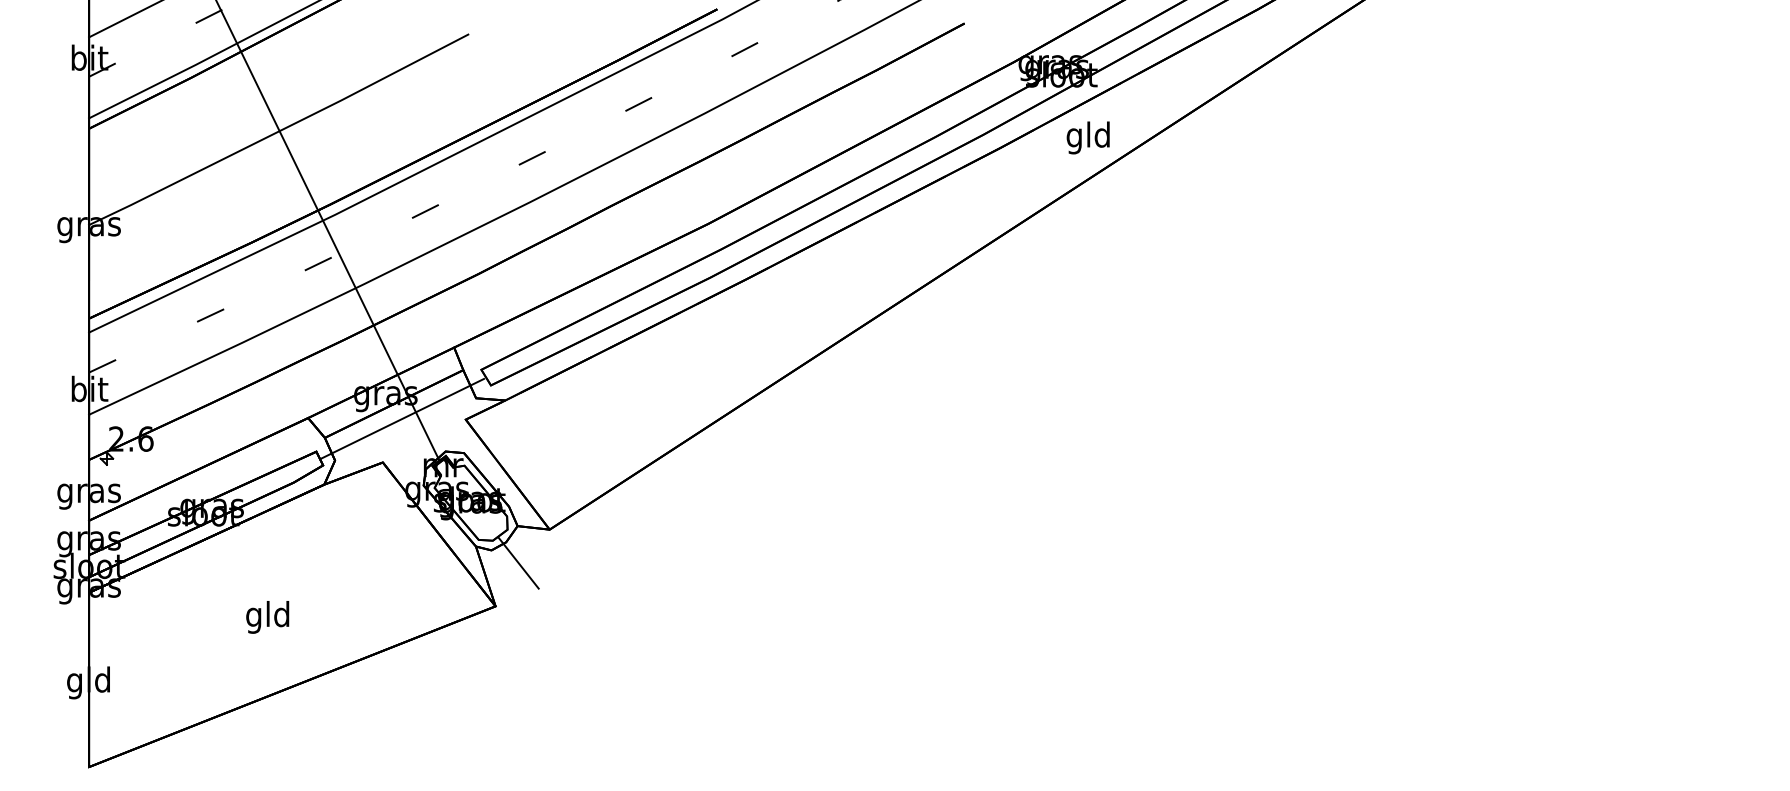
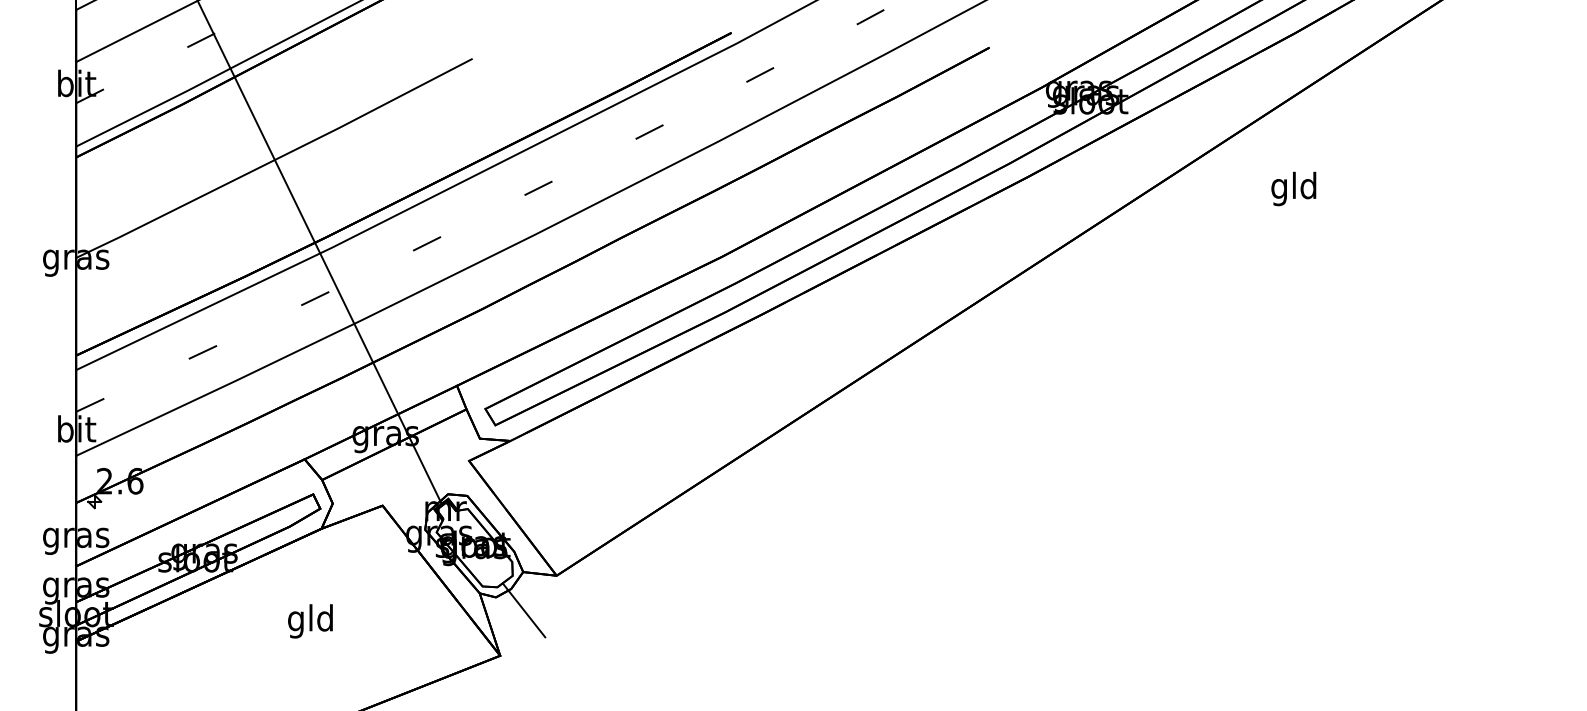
text: (1087, 137) -> (1293, 188), moved
line: (402, 418) -> (403, 459), removed
text: (267, 617) -> (310, 621), moved

